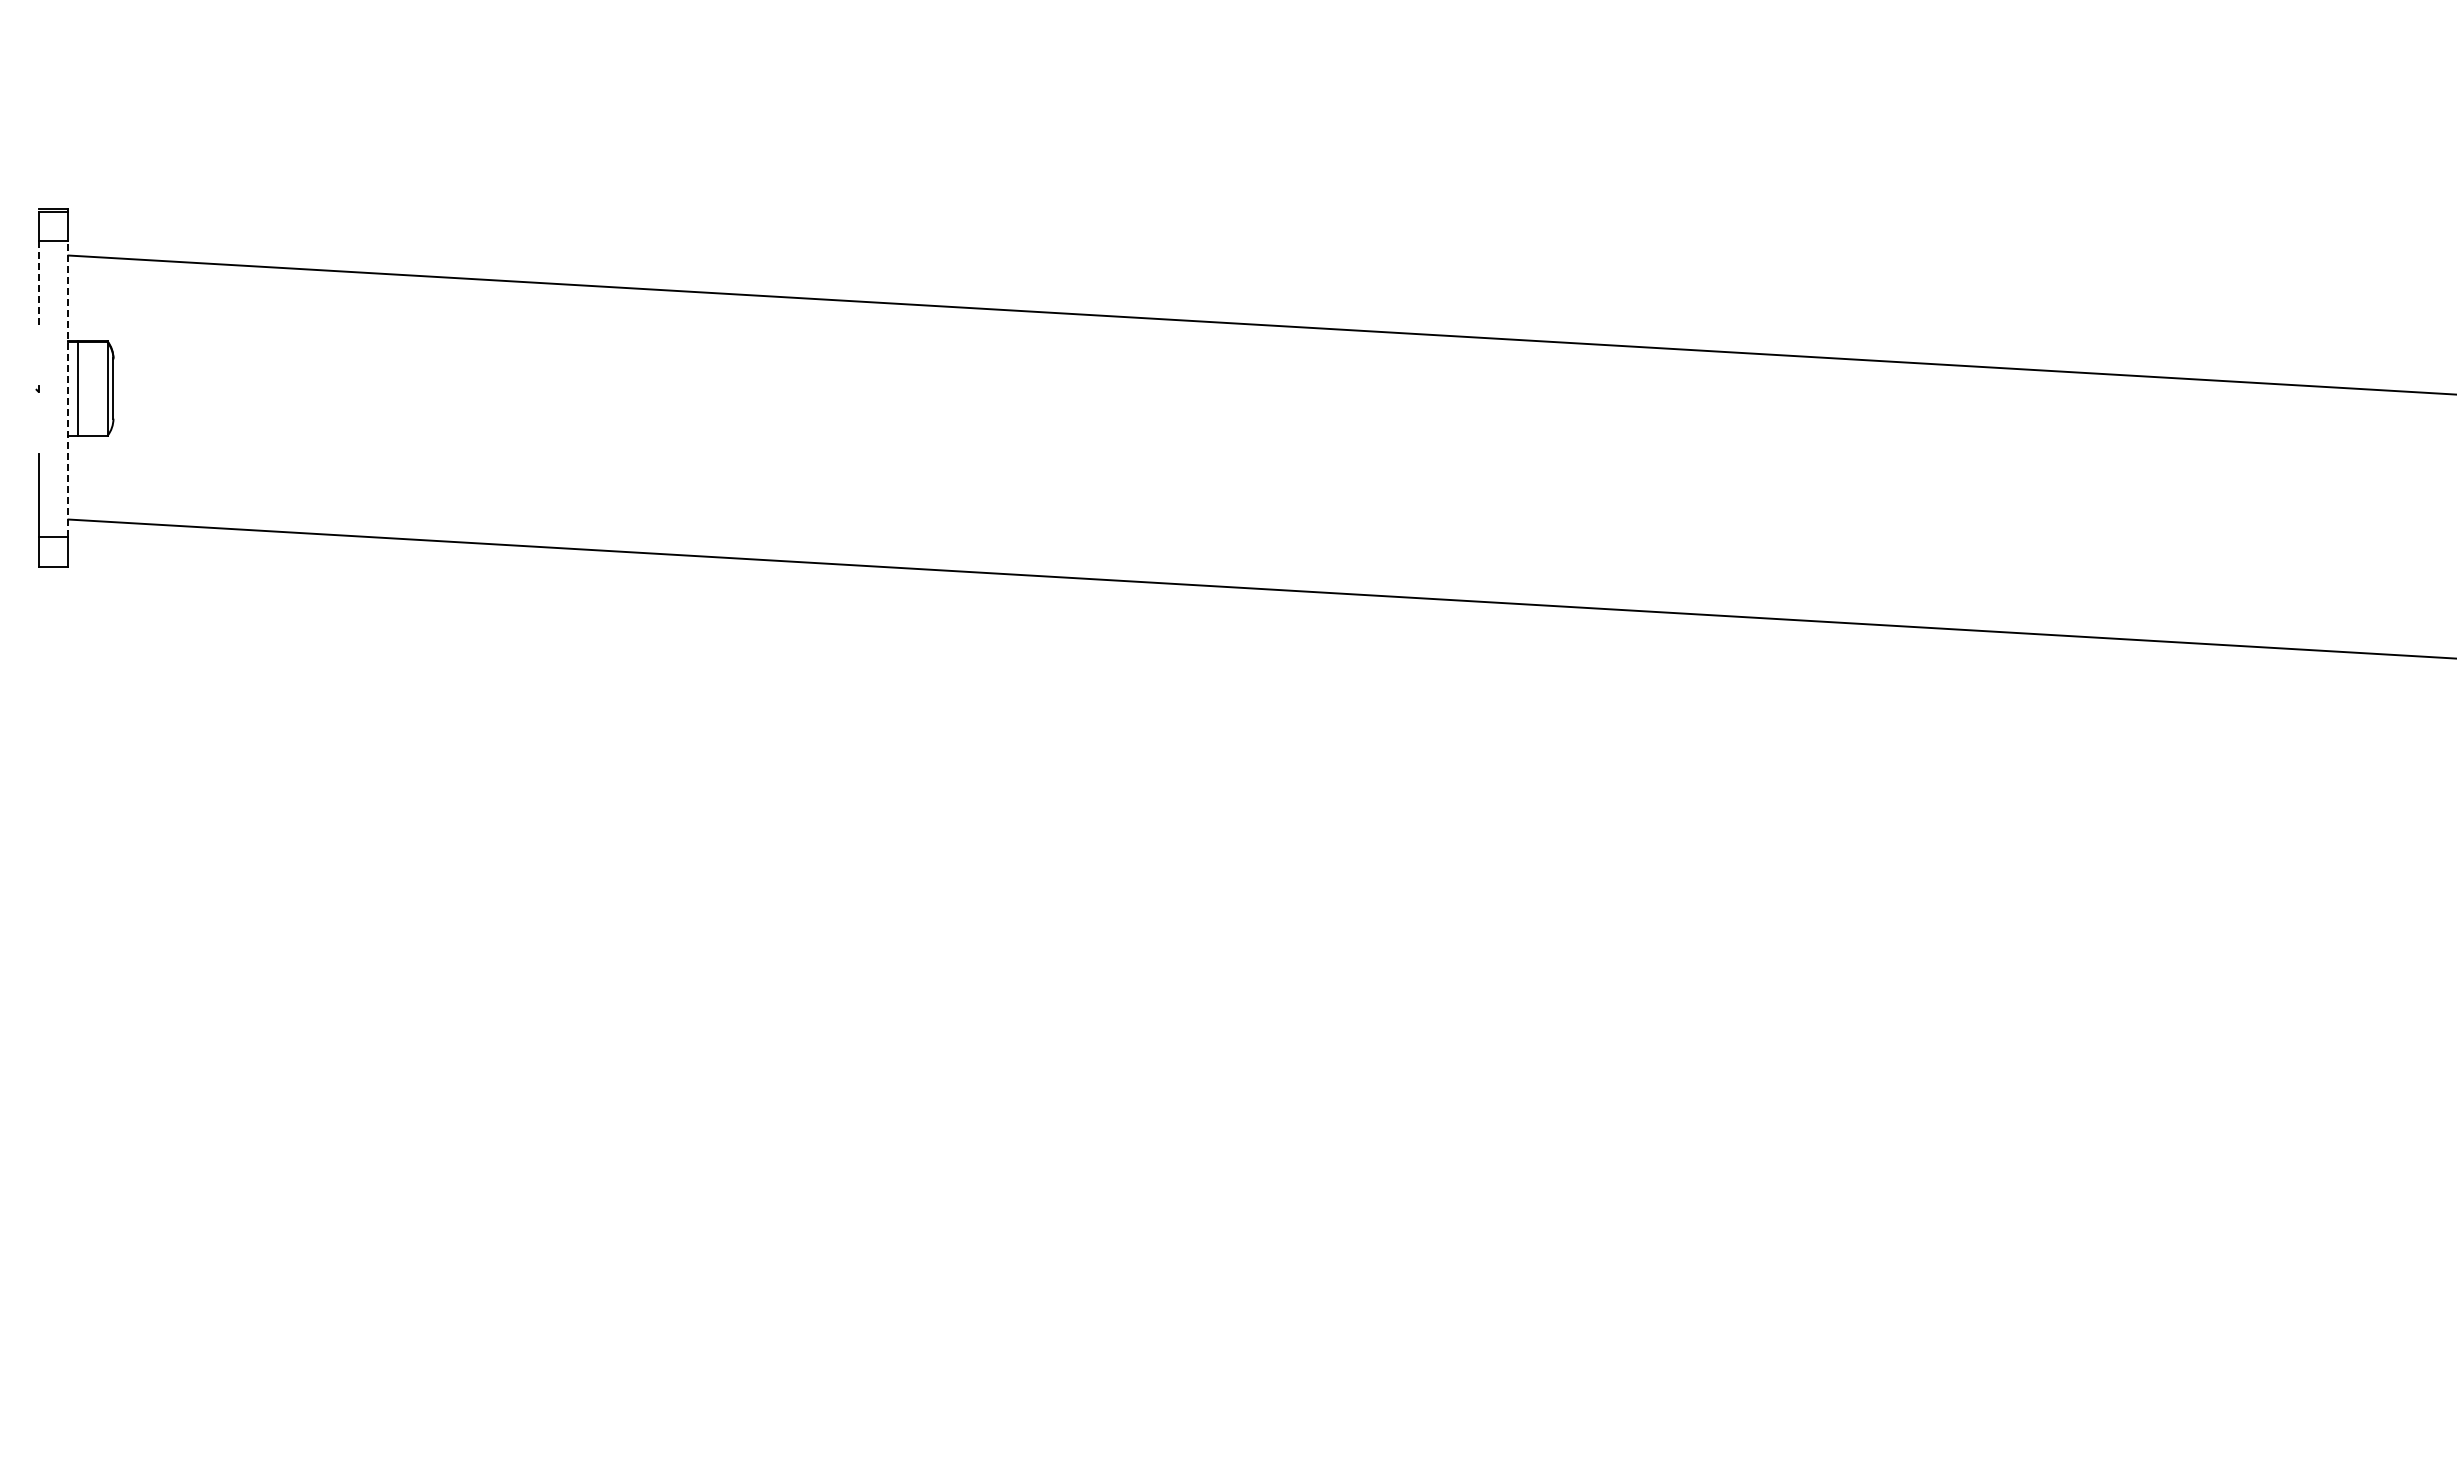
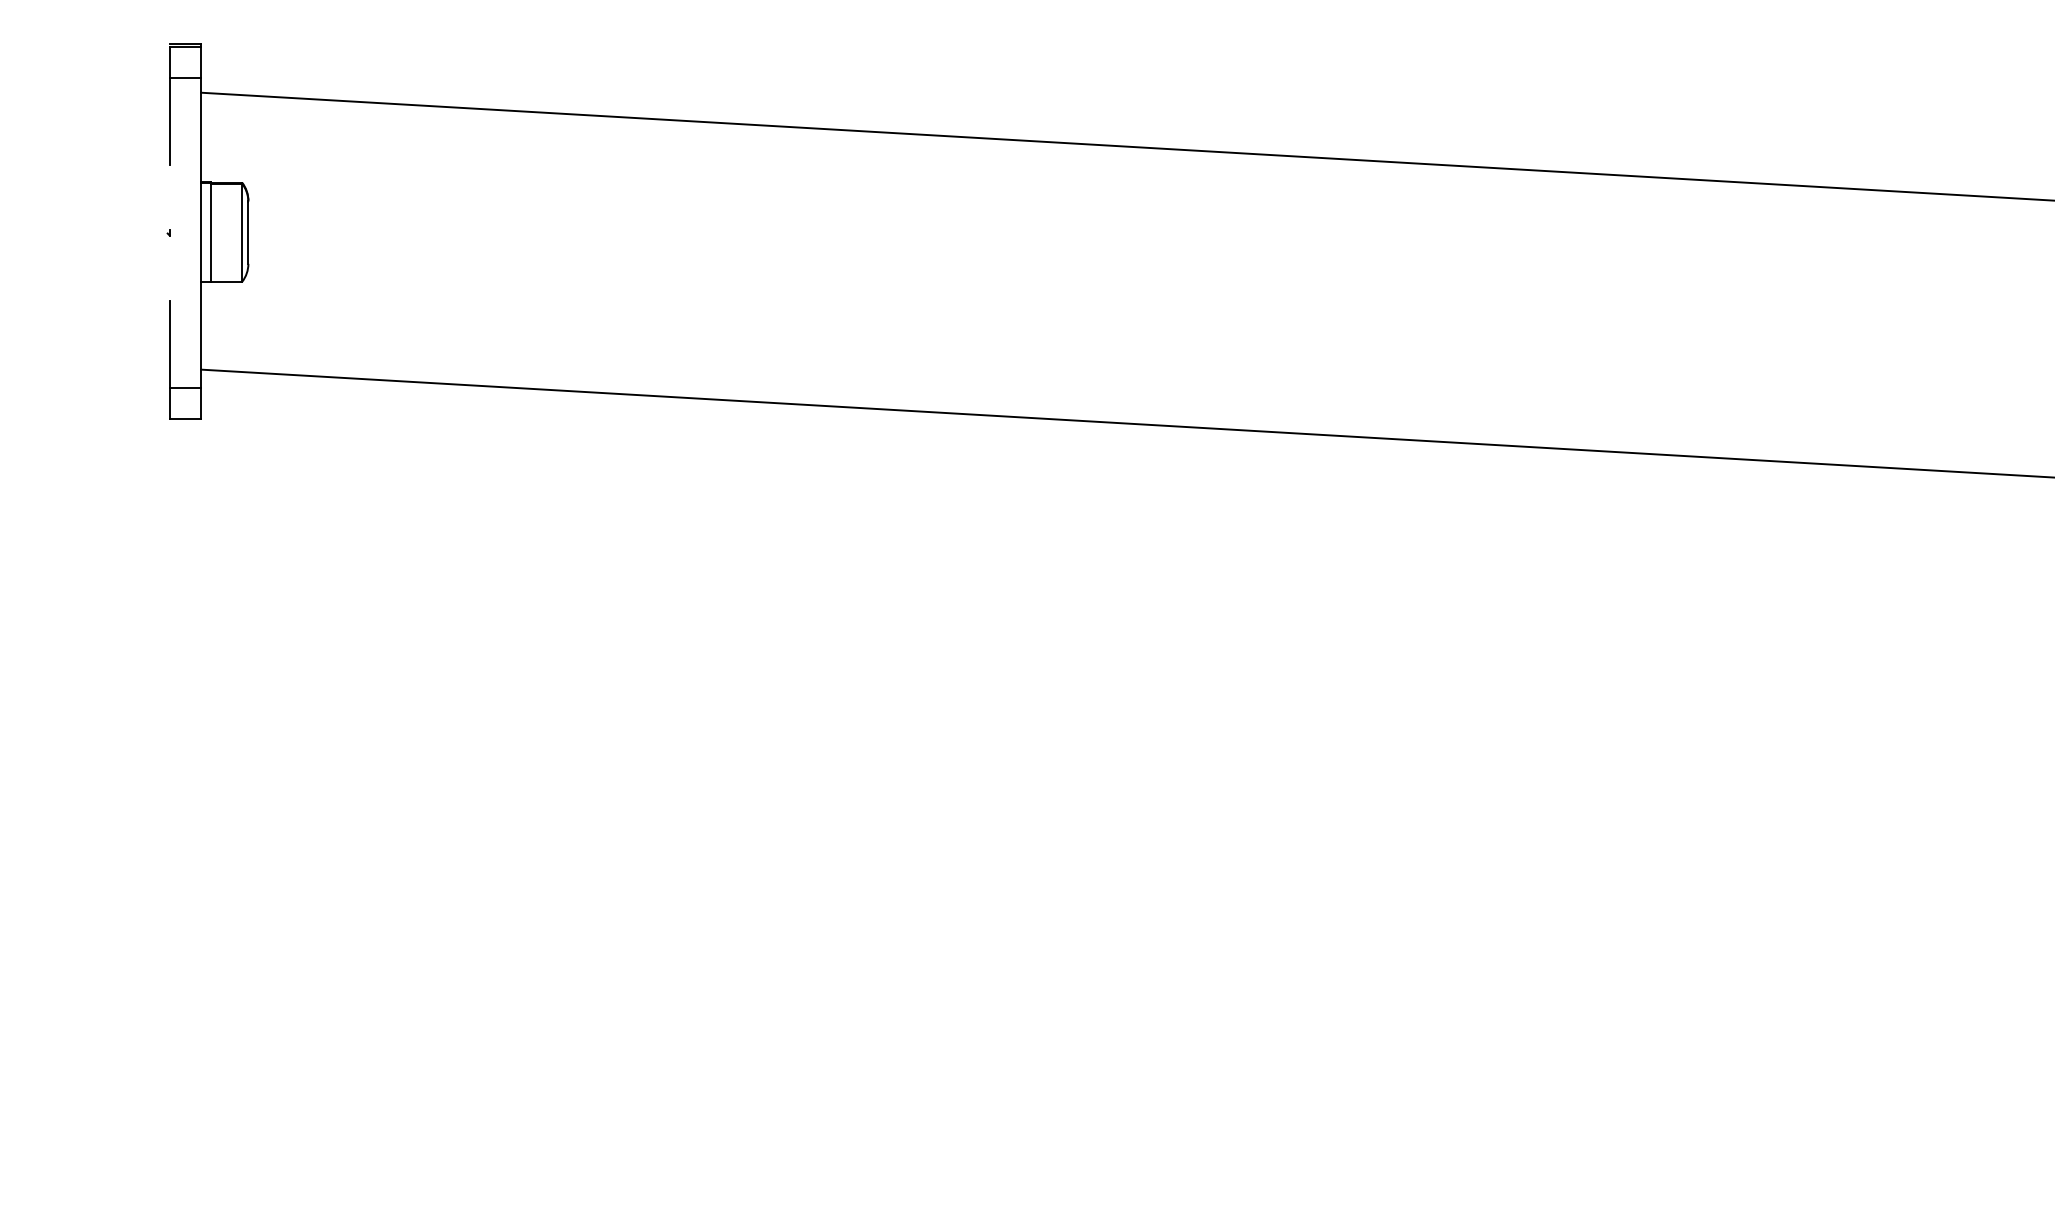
line: (38, 282) -> (169, 121), dashed -> solid
line: (68, 388) -> (201, 232), dashed -> solid

